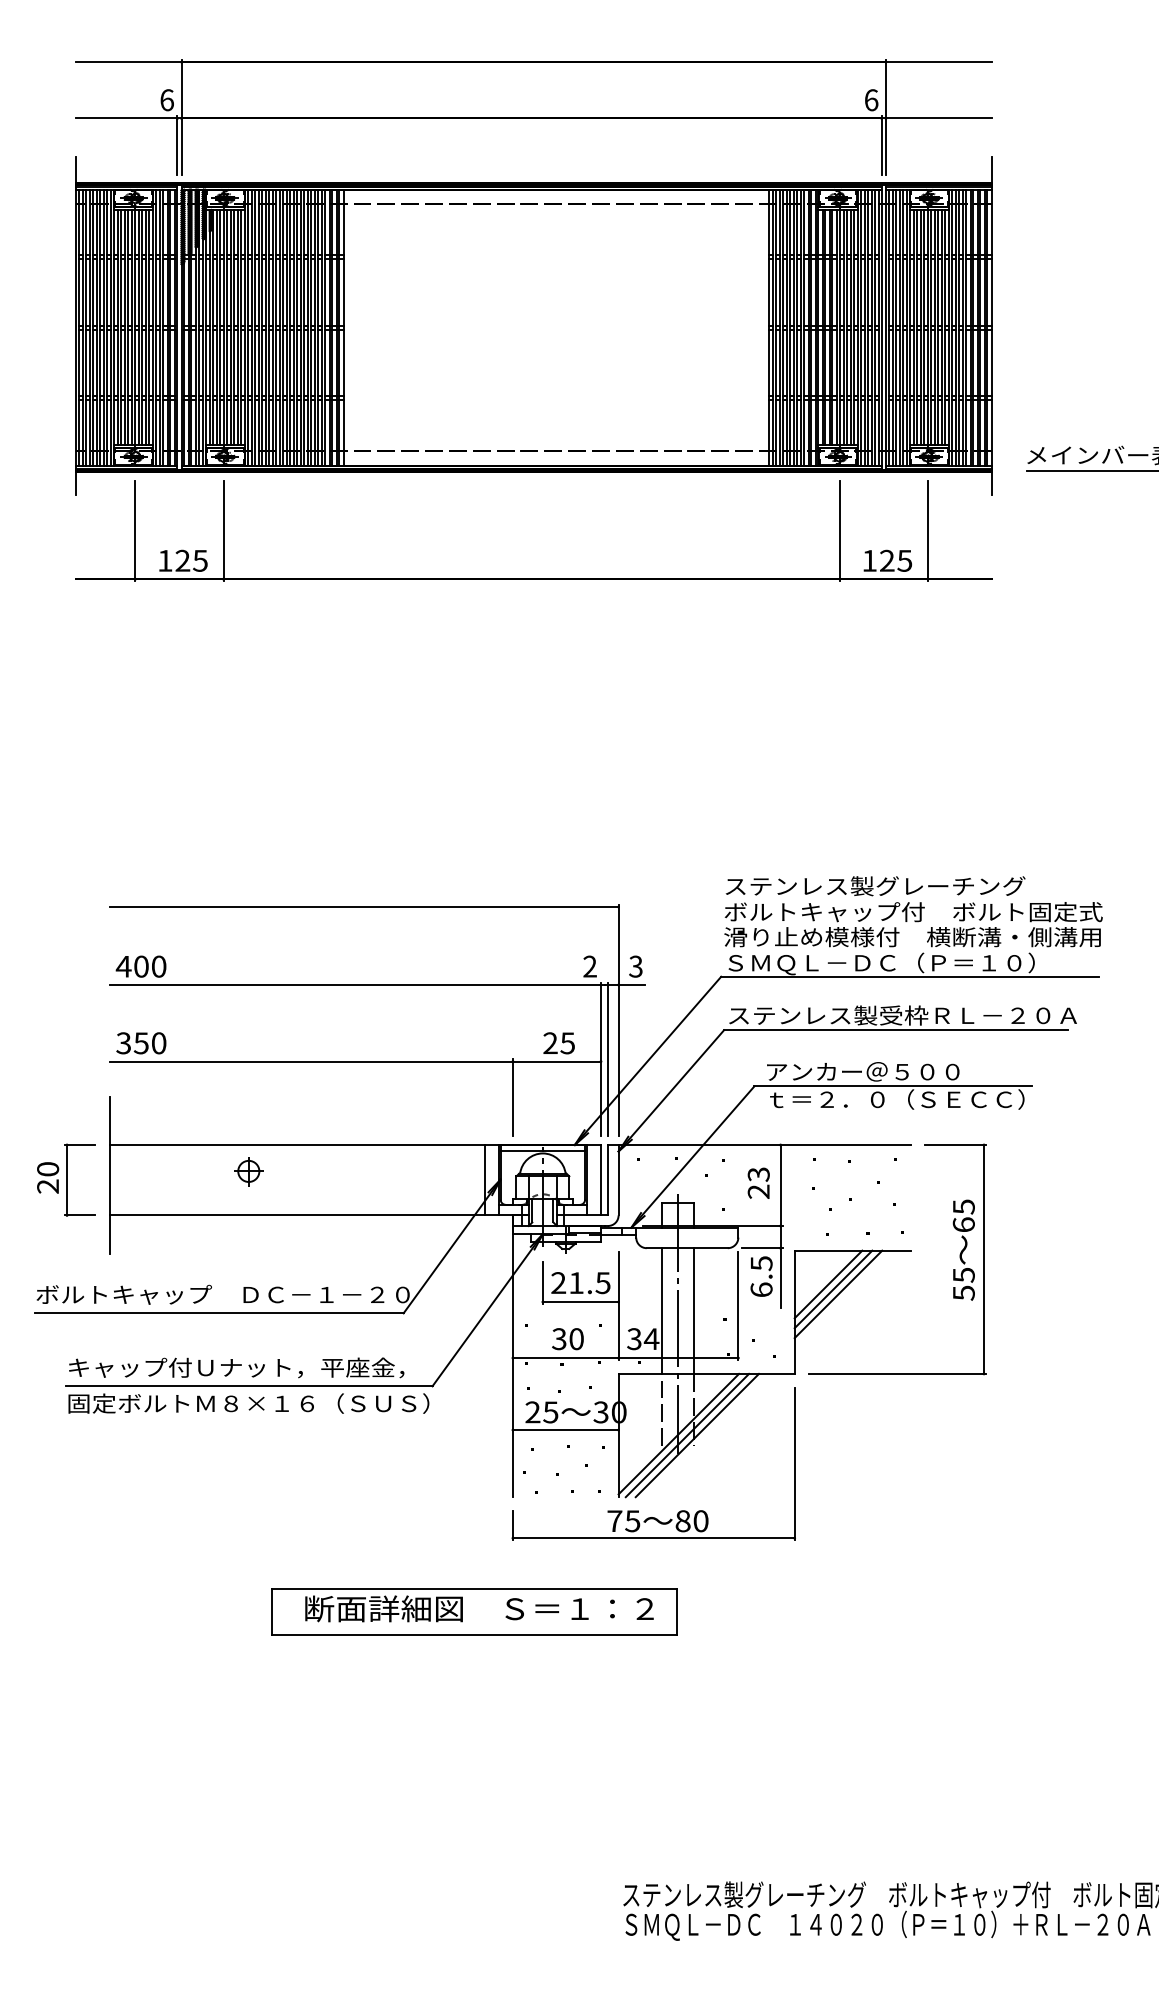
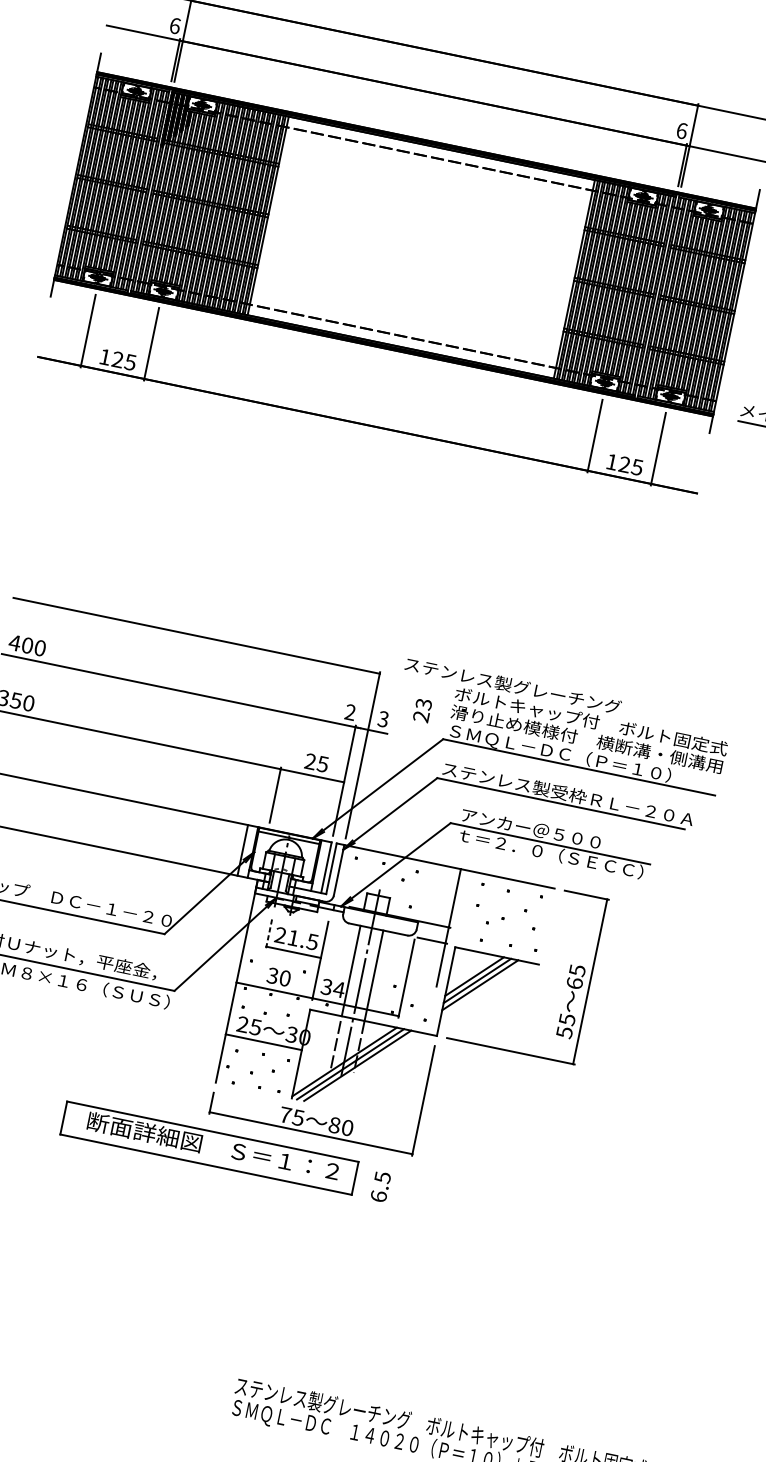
text: (875, 886) -> (513, 685), moved
line: (608, 1058) -> (349, 781), removed
part: (248, 1171) -> (74, 808), removed
text: (758, 1182) -> (422, 709), moved
text: (963, 1249) -> (570, 1001), moved
text: (761, 1276) -> (380, 1186), moved
line: (542, 1282) -> (269, 932), solid -> dashed
part: (474, 1611) -> (209, 1147), moved

